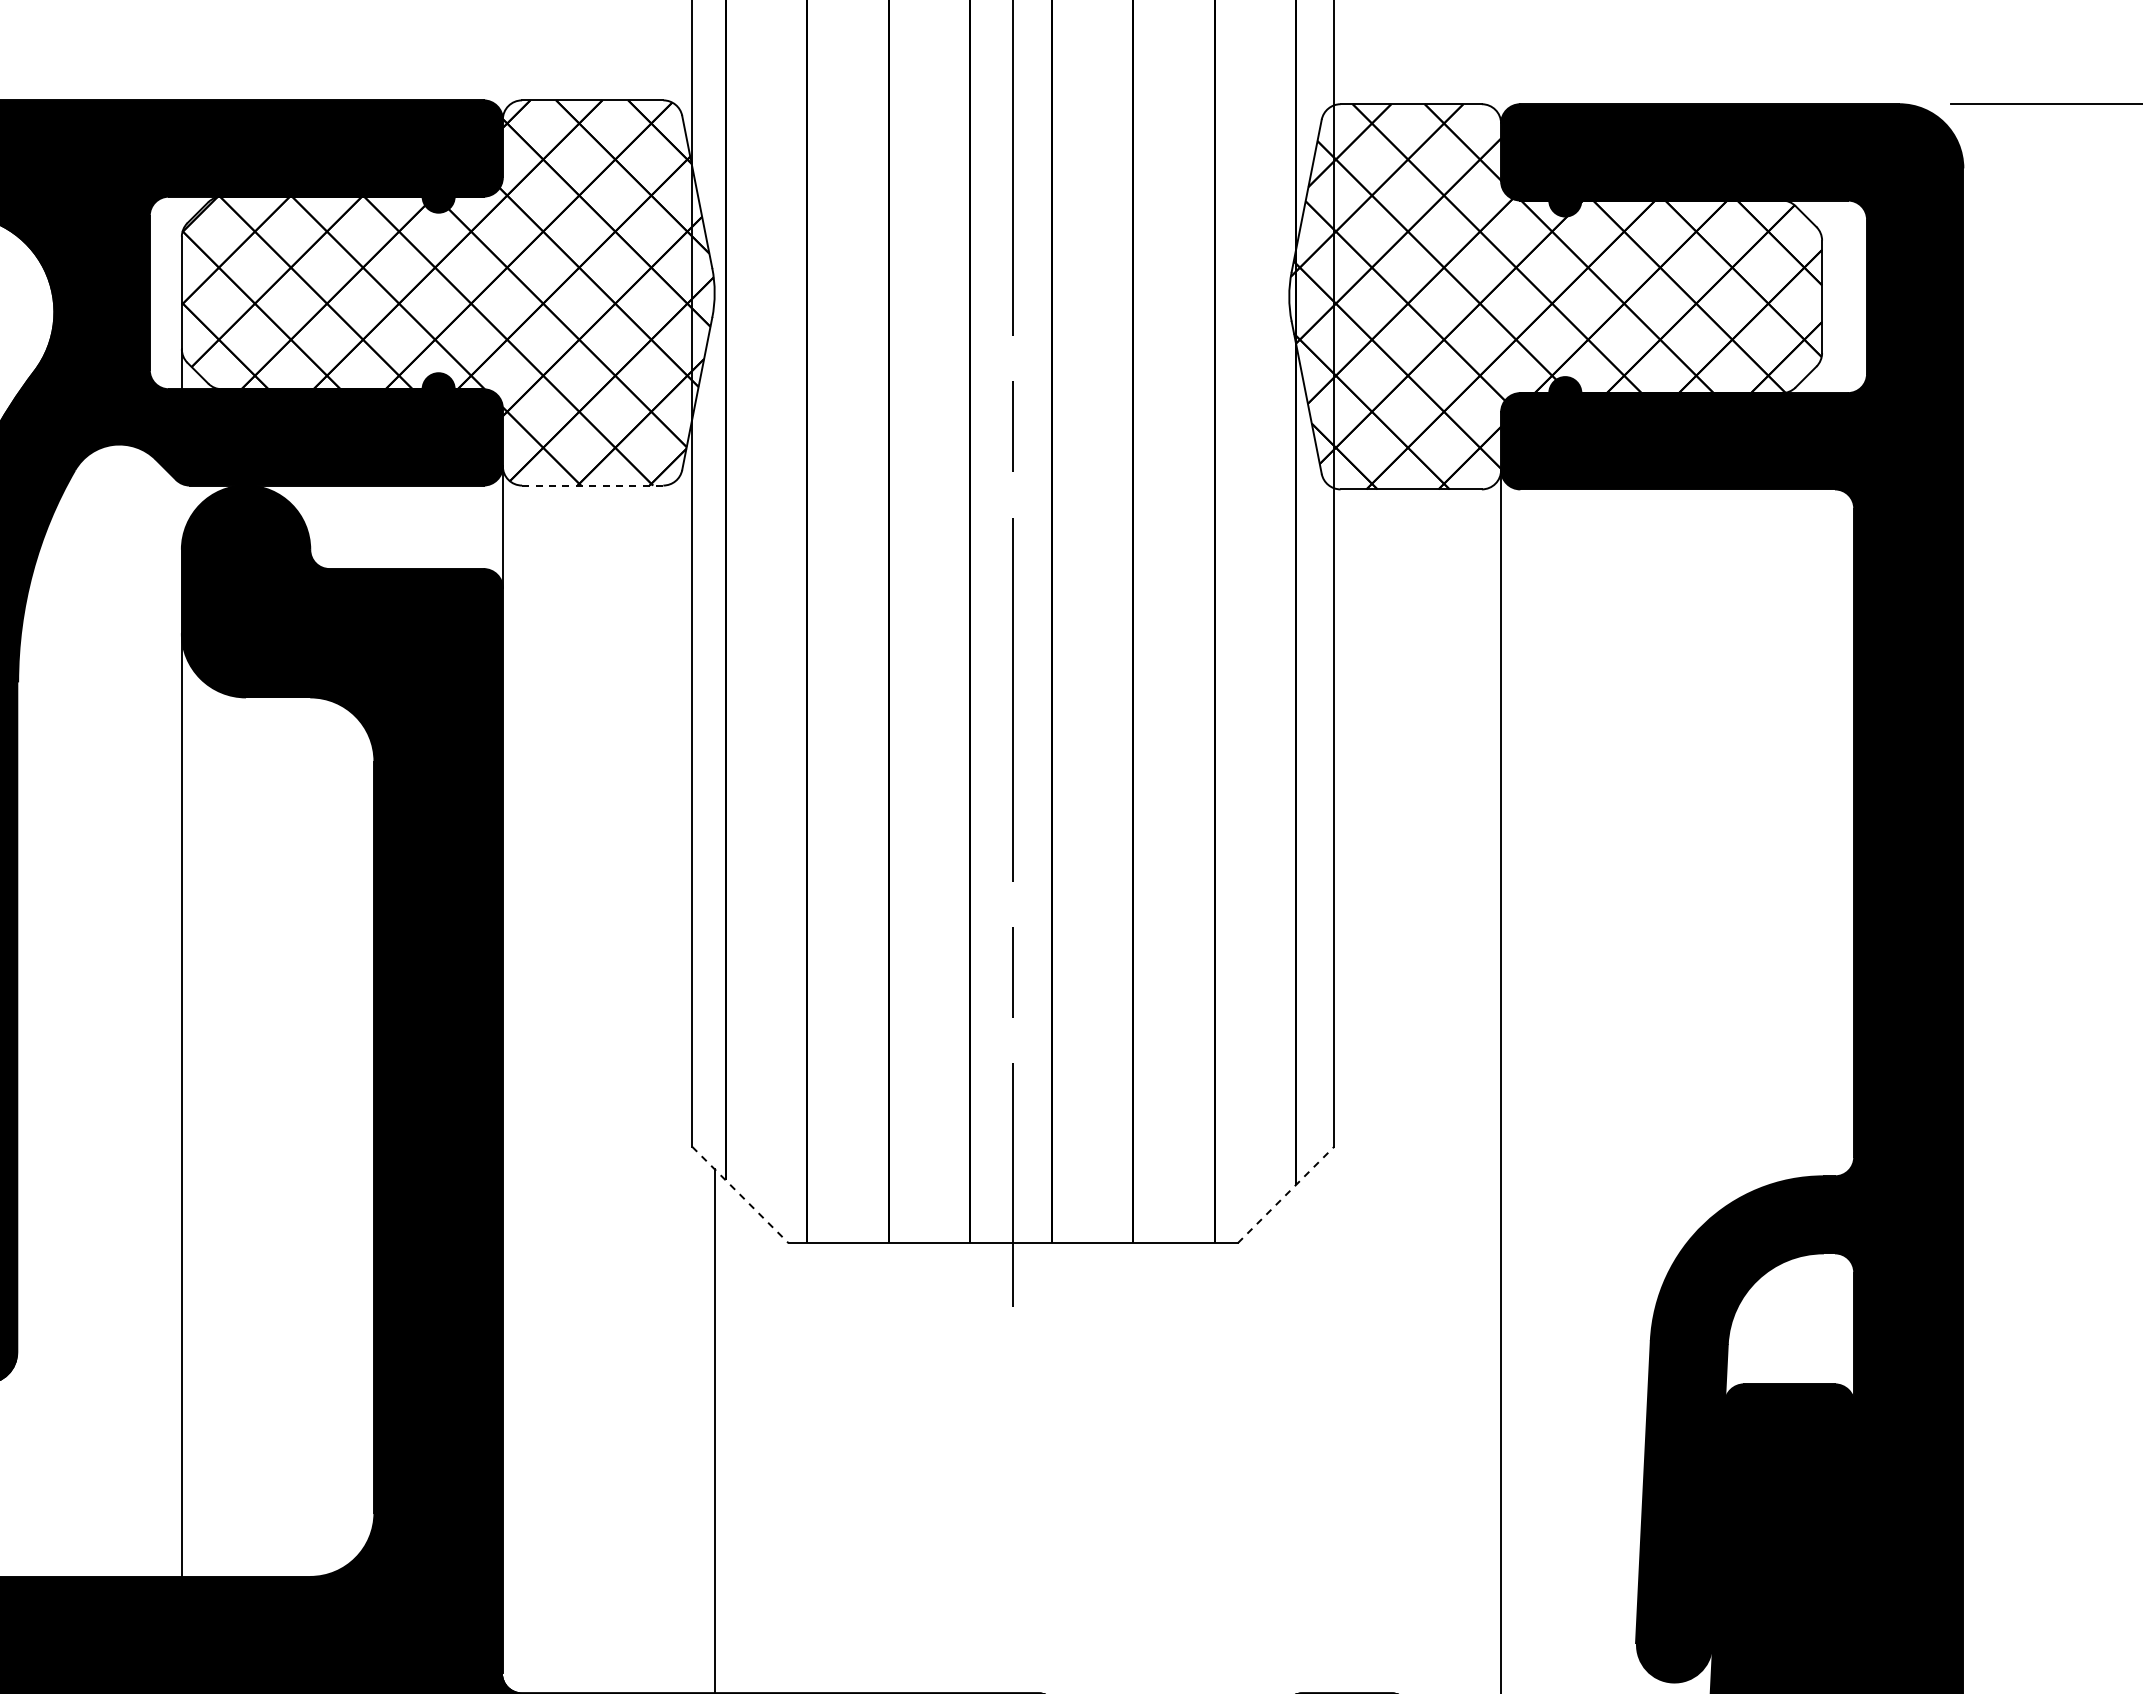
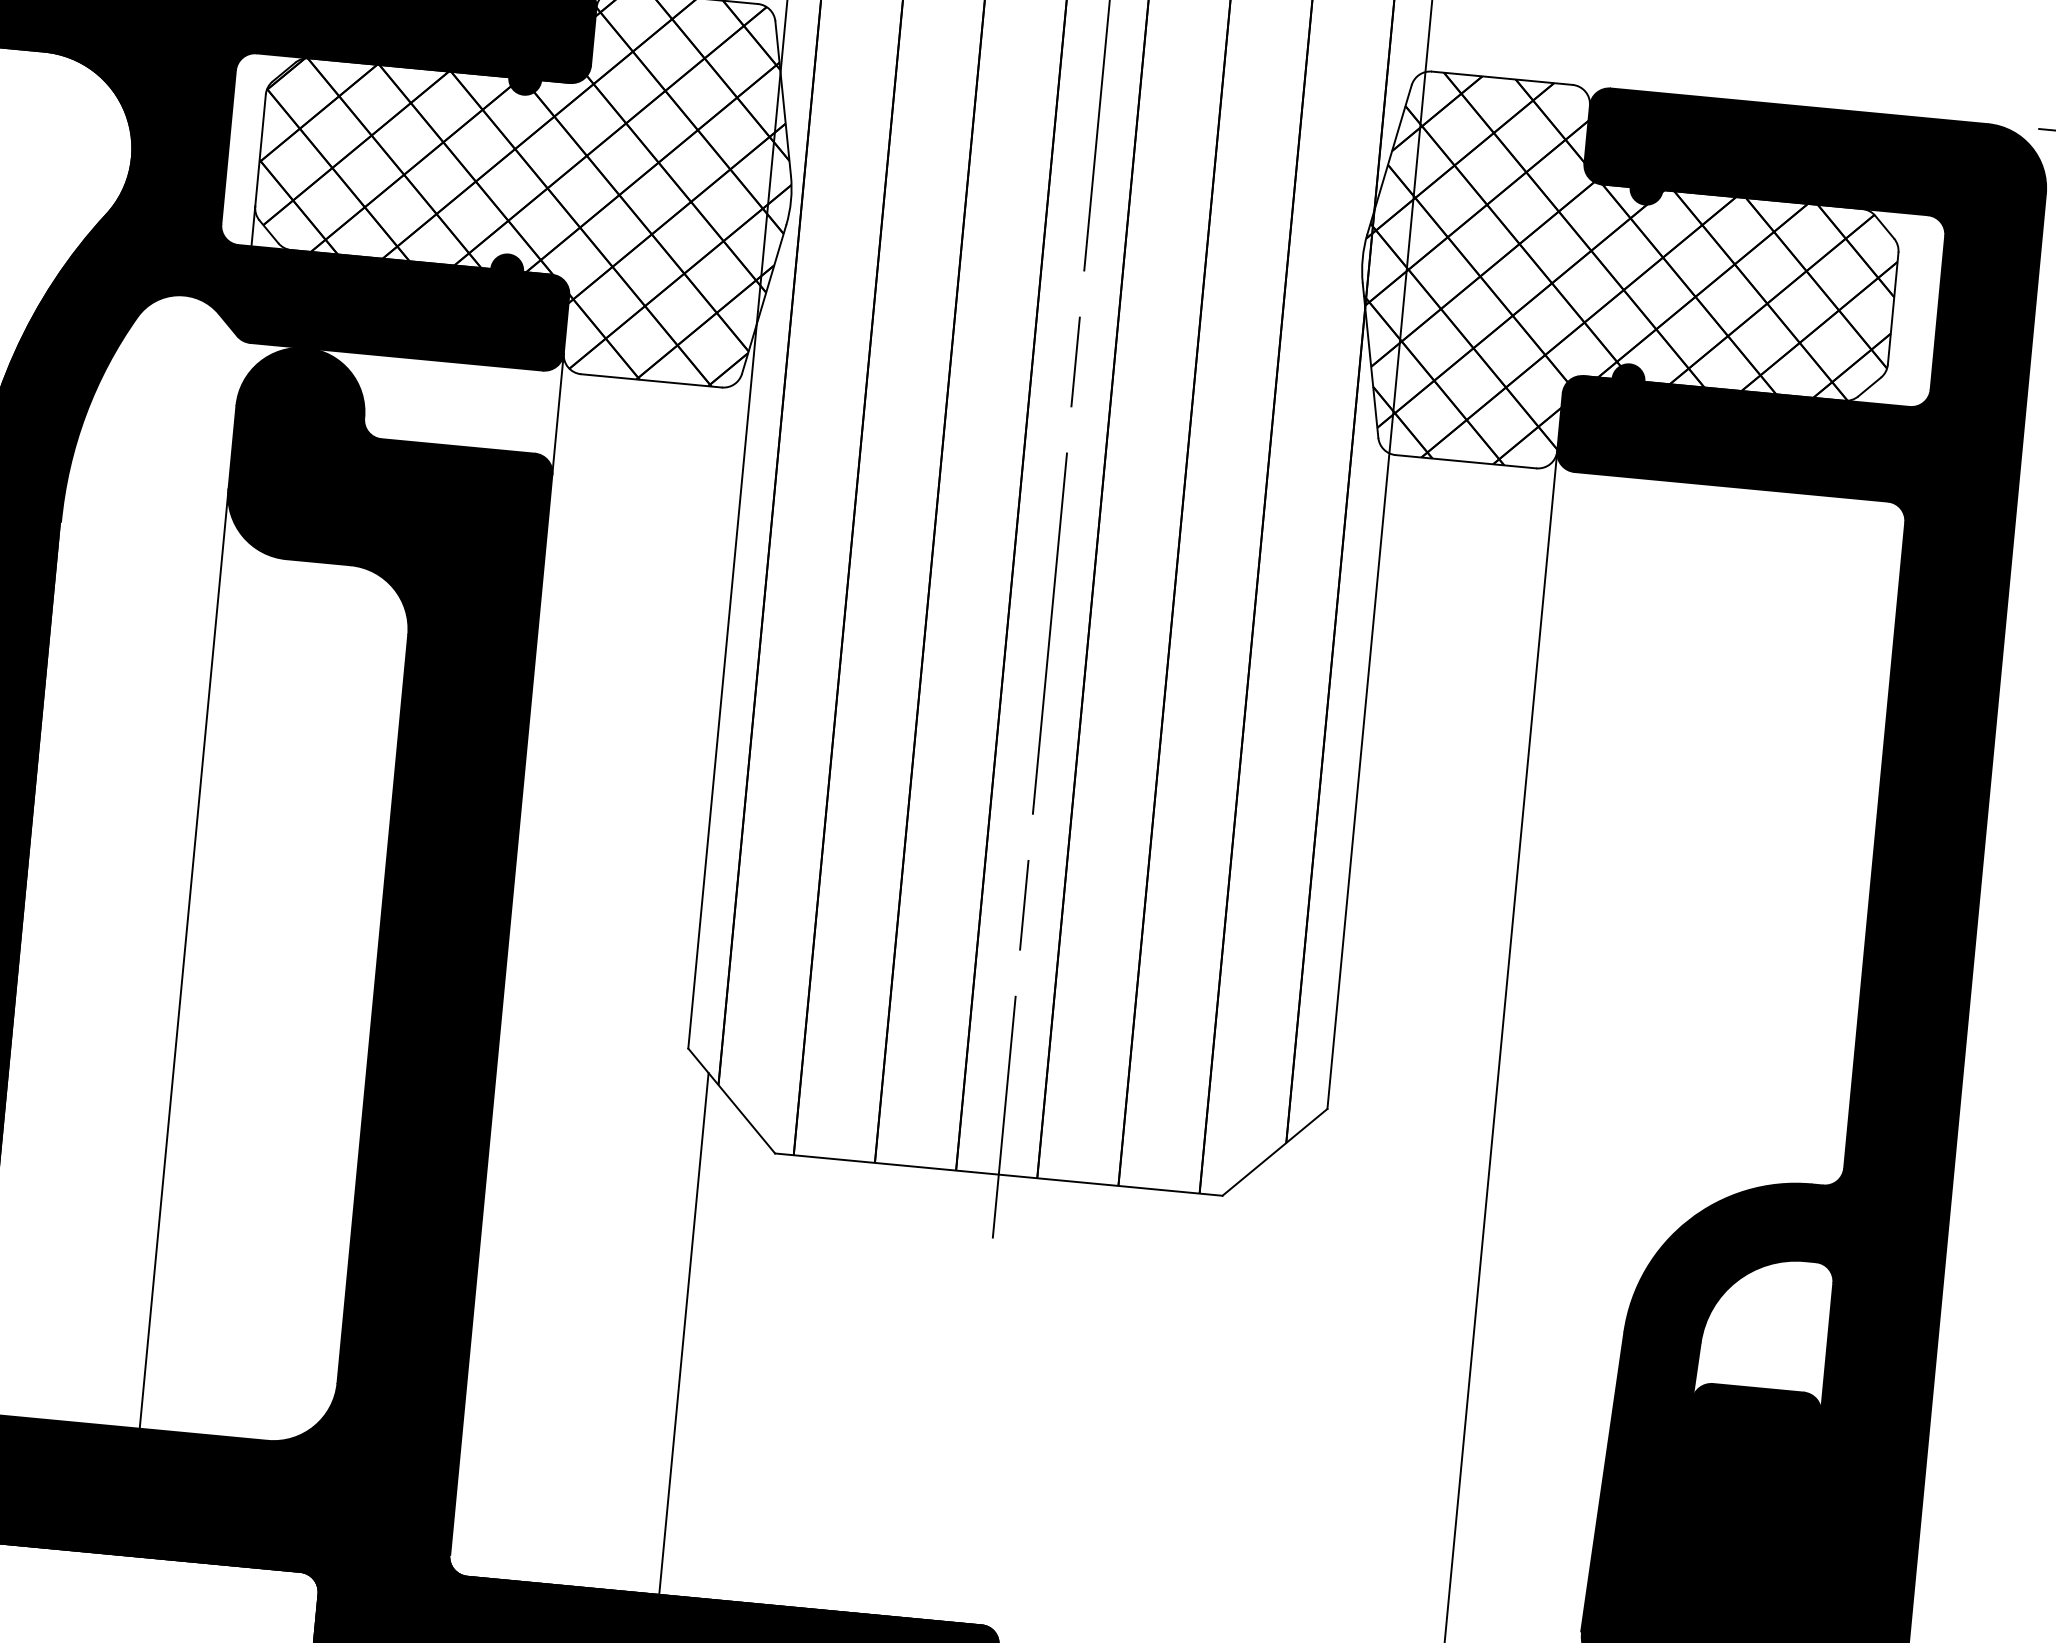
line: (592, 485) -> (651, 380), dashed -> solid
line: (1286, 1194) -> (1275, 1151), dashed -> solid
line: (740, 1195) -> (731, 1101), dashed -> solid

